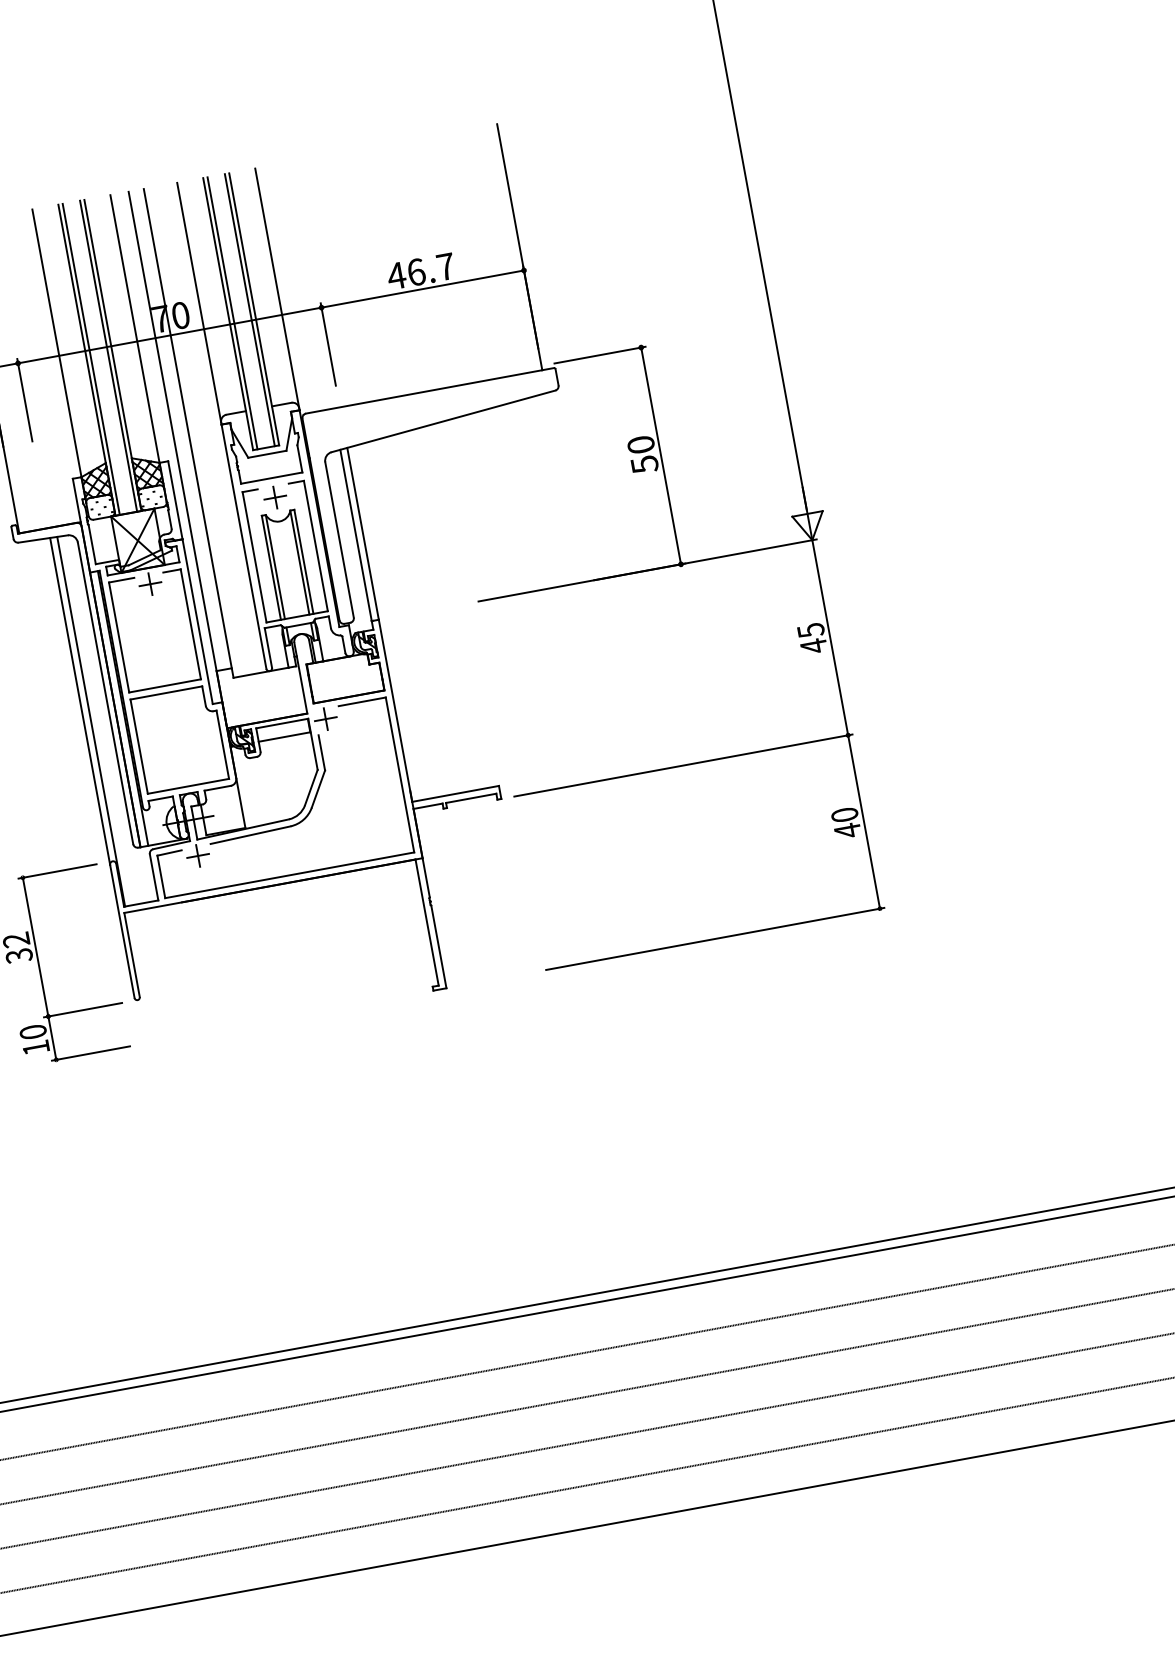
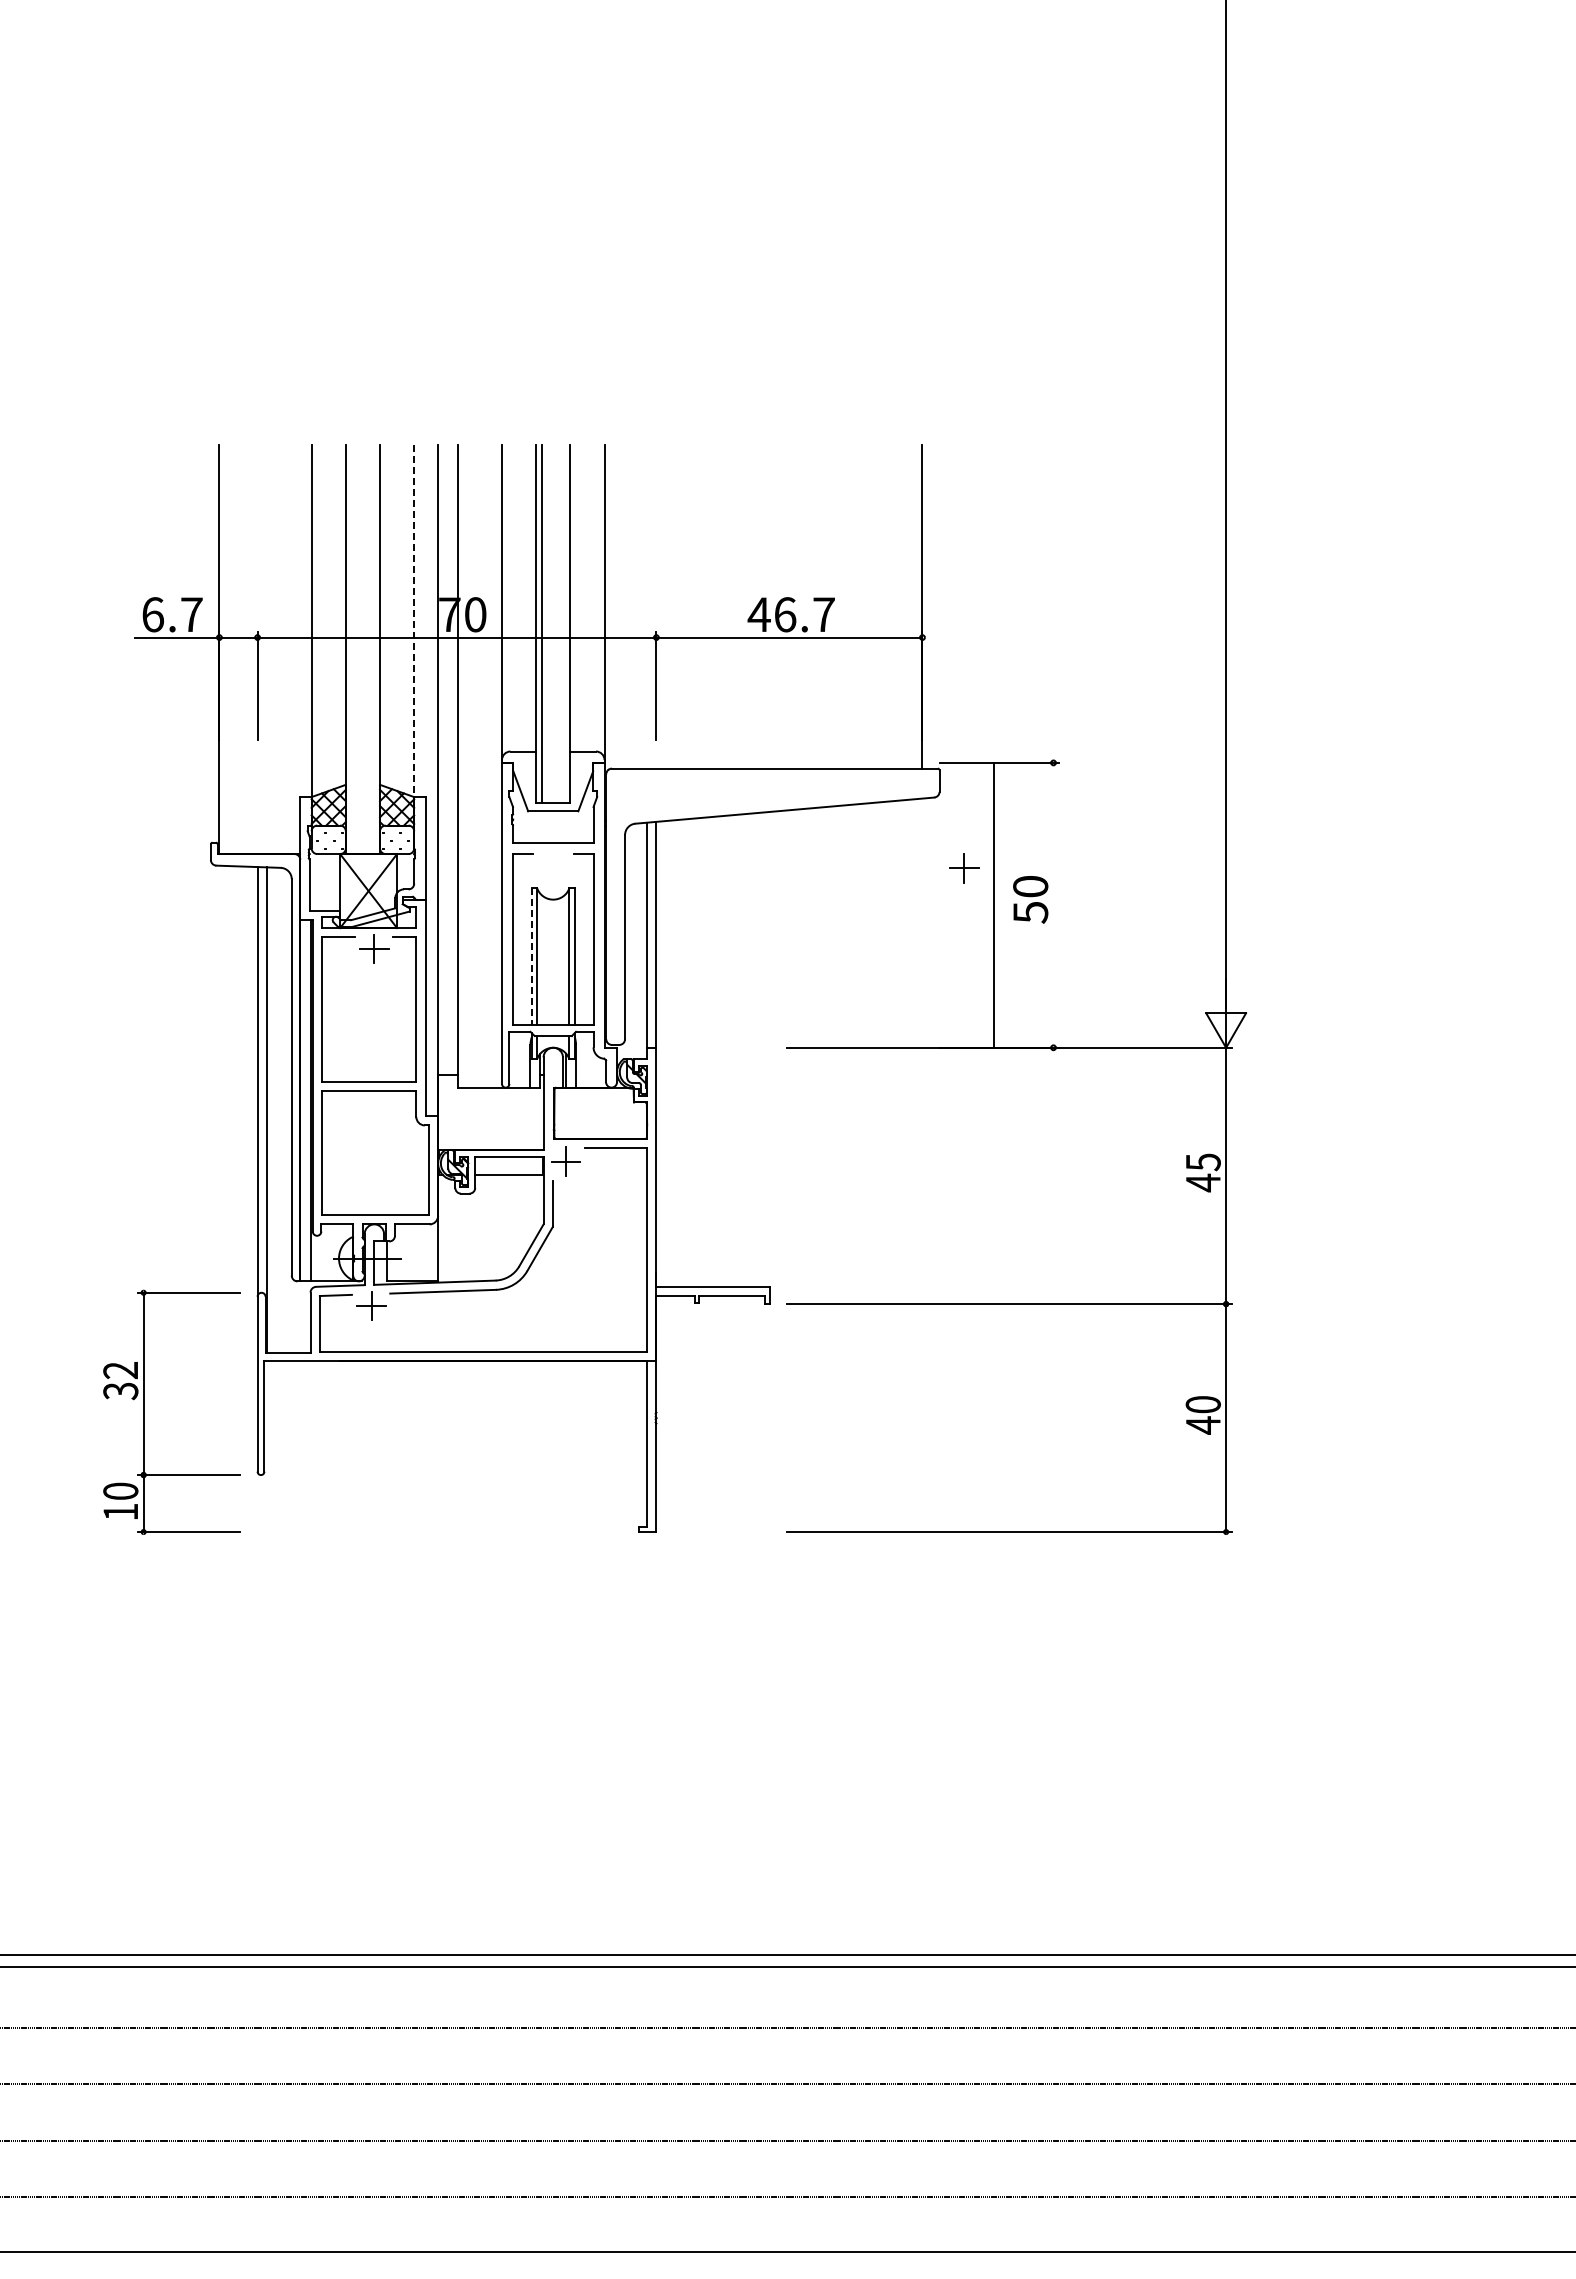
line: (249, 309) -> (564, 623), removed
line: (135, 330) -> (414, 623), solid -> dashed
line: (108, 356) -> (374, 649), removed
line: (91, 359) -> (351, 649), removed
line: (660, 455) -> (993, 904), moved
part: (275, 497) -> (964, 868), moved
line: (271, 568) -> (531, 957), solid -> dashed

